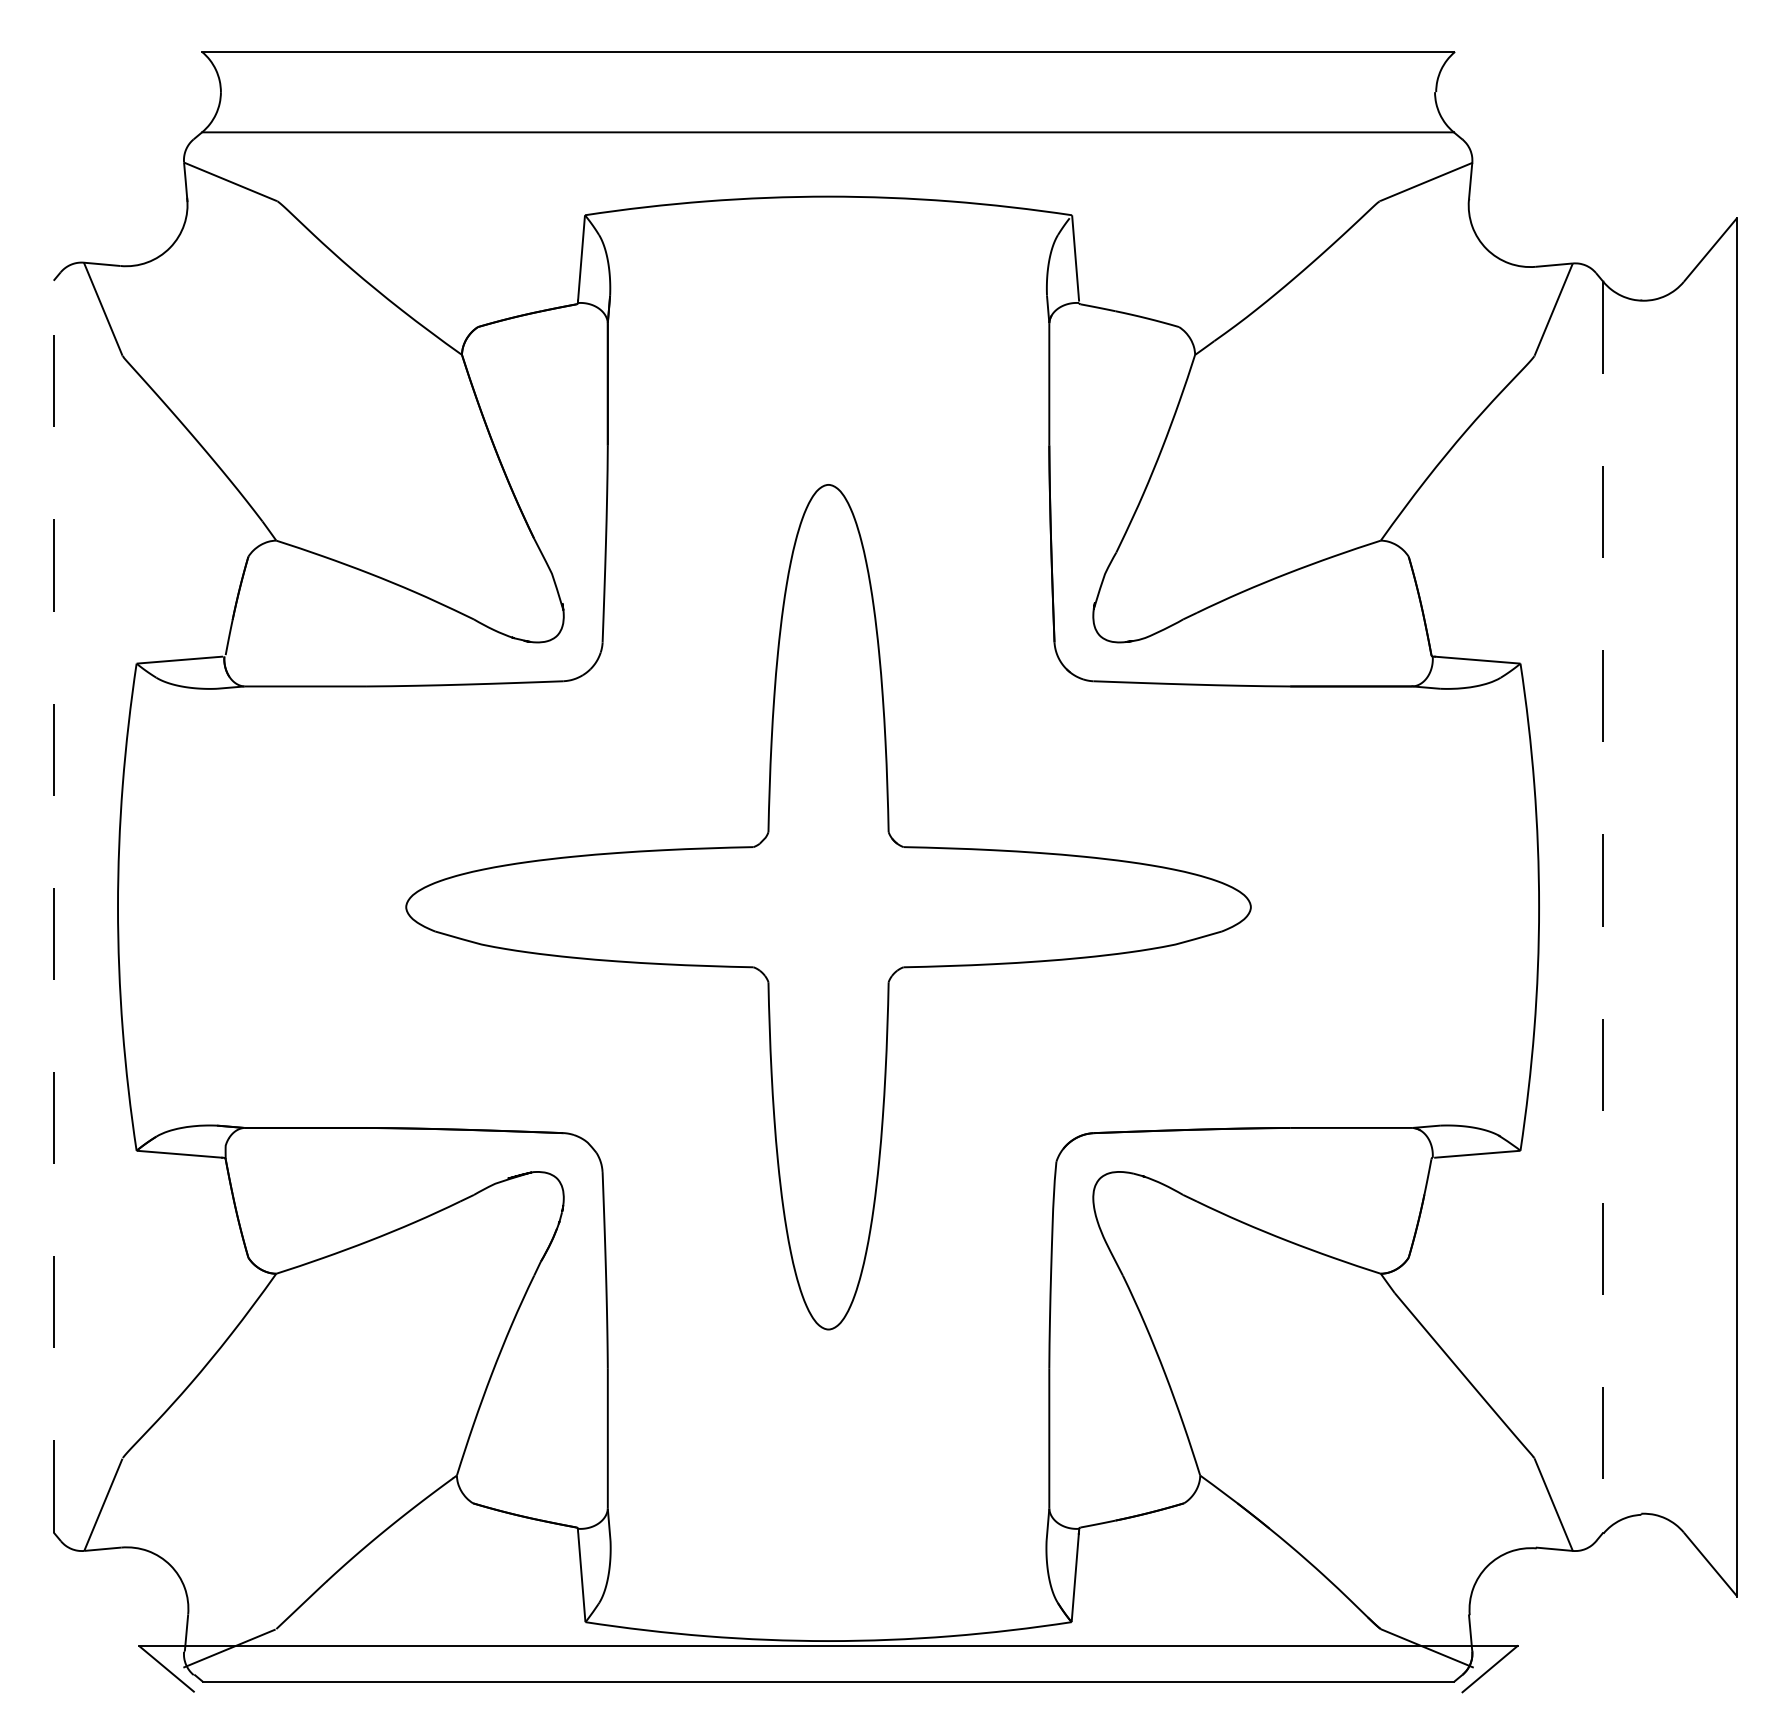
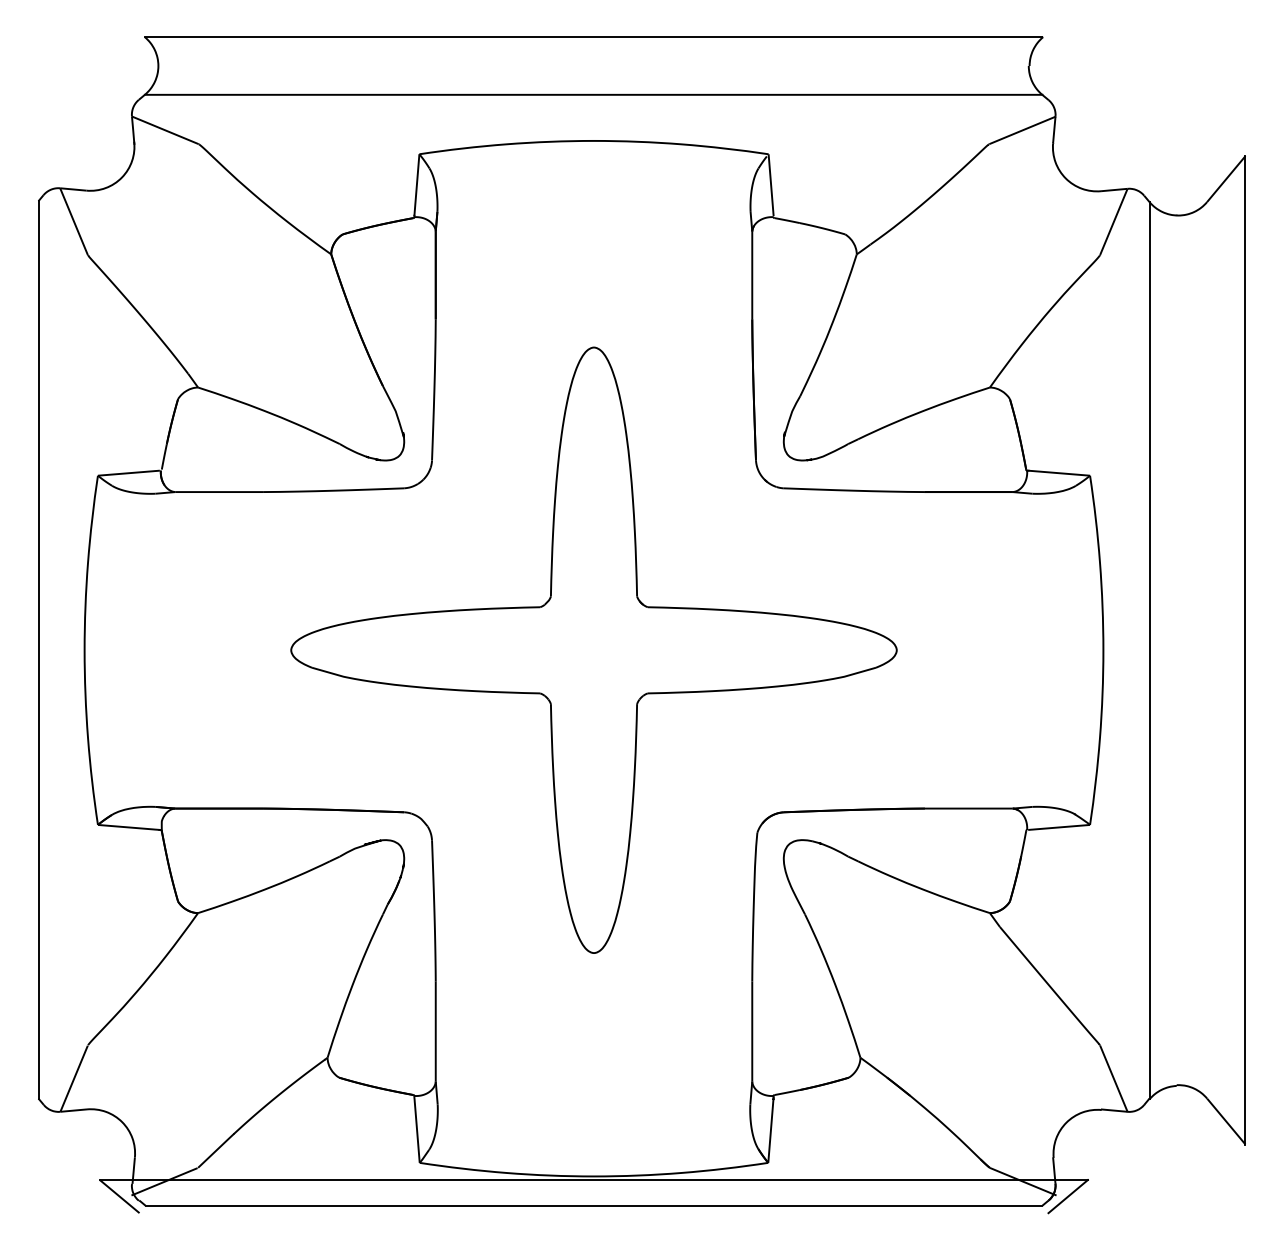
line: (53, 906) -> (38, 649), dashed -> solid
line: (1603, 907) -> (1149, 650), dashed -> solid

